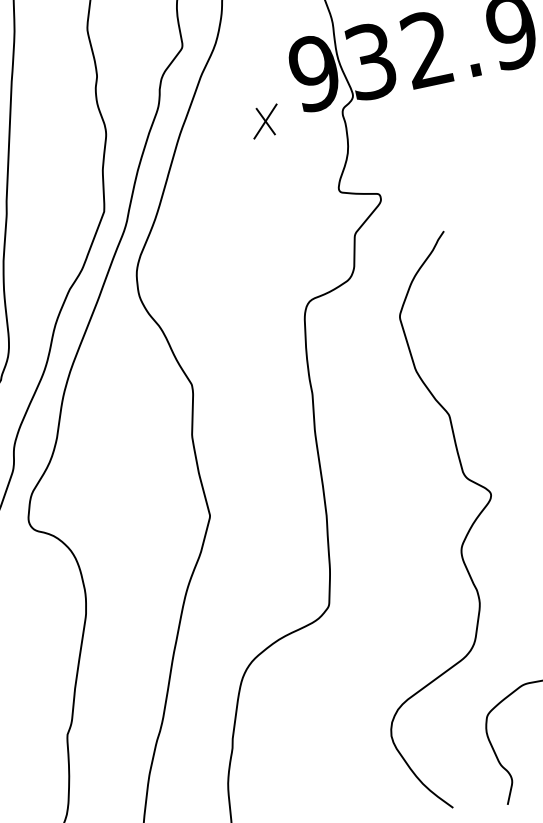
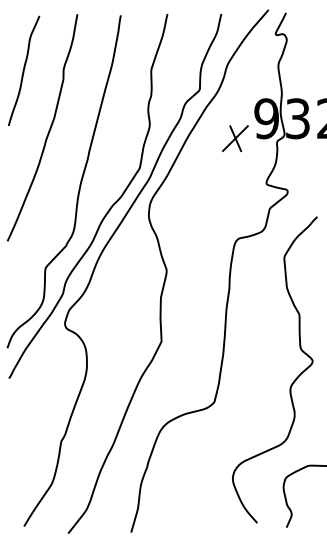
part: (264, 121) -> (234, 138), size x1.6

